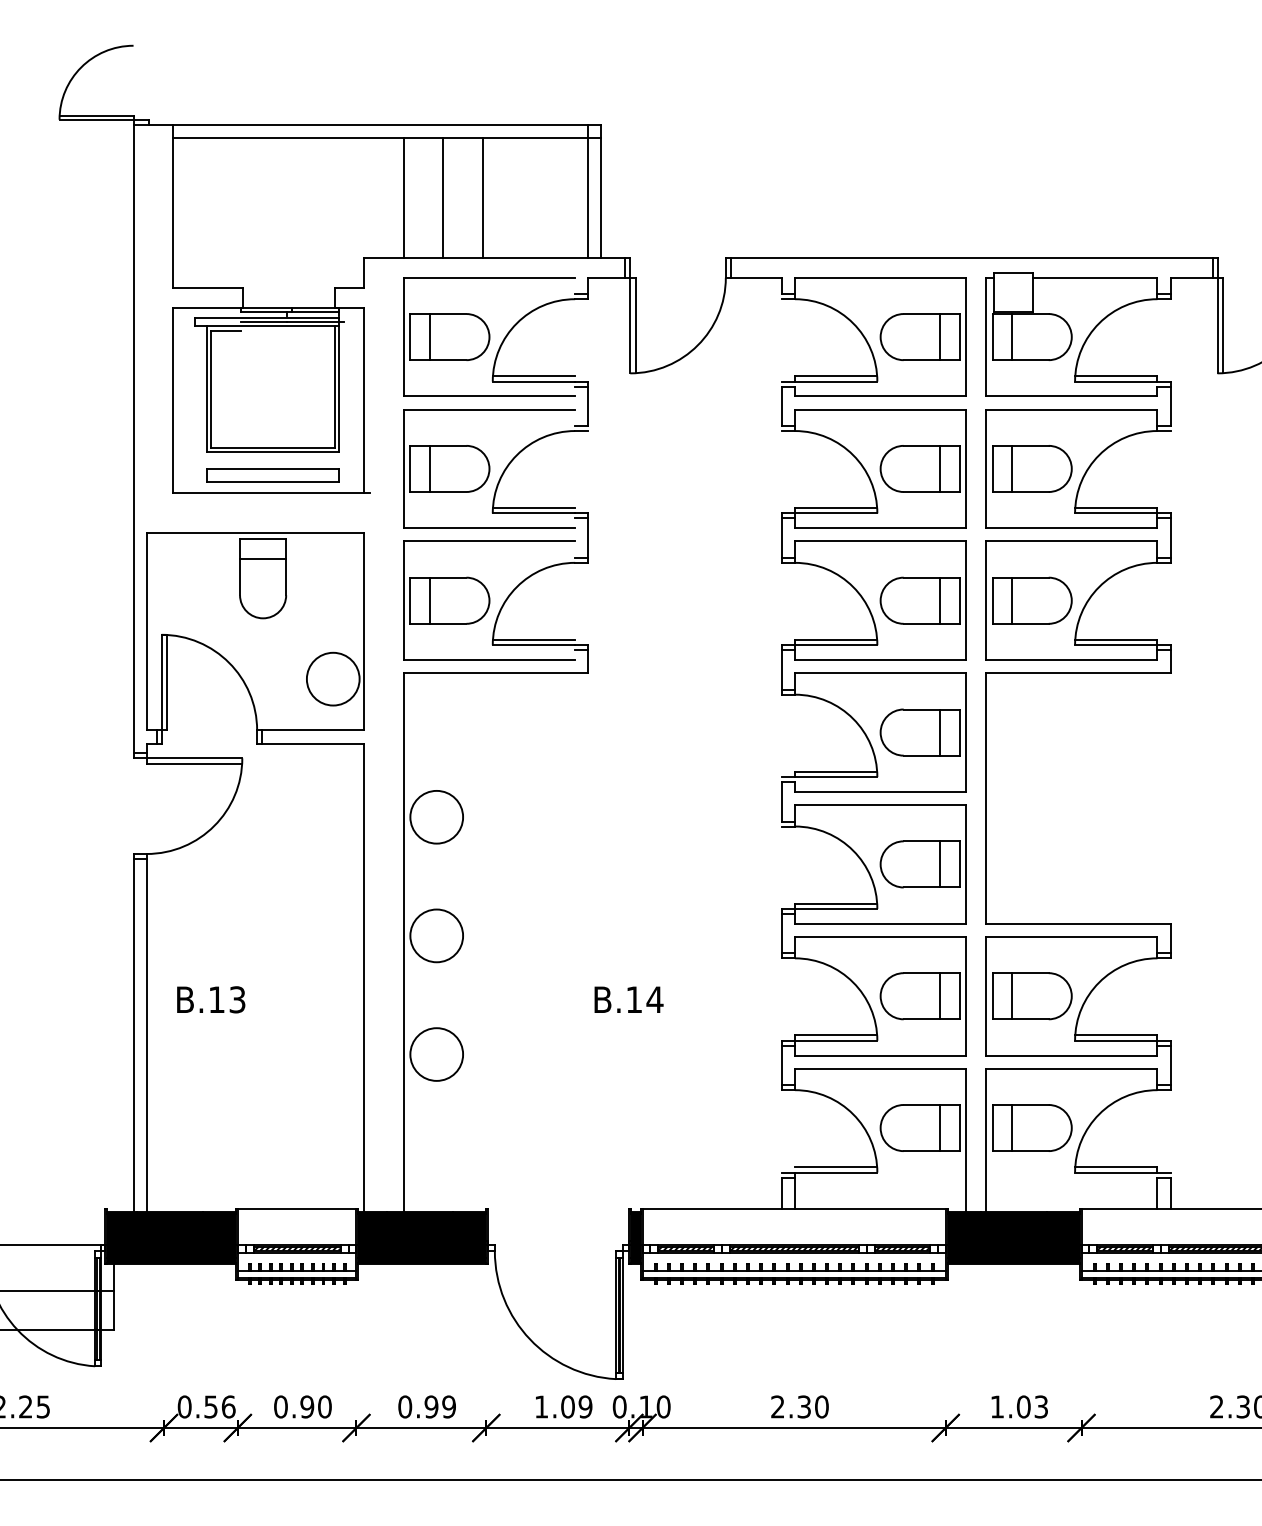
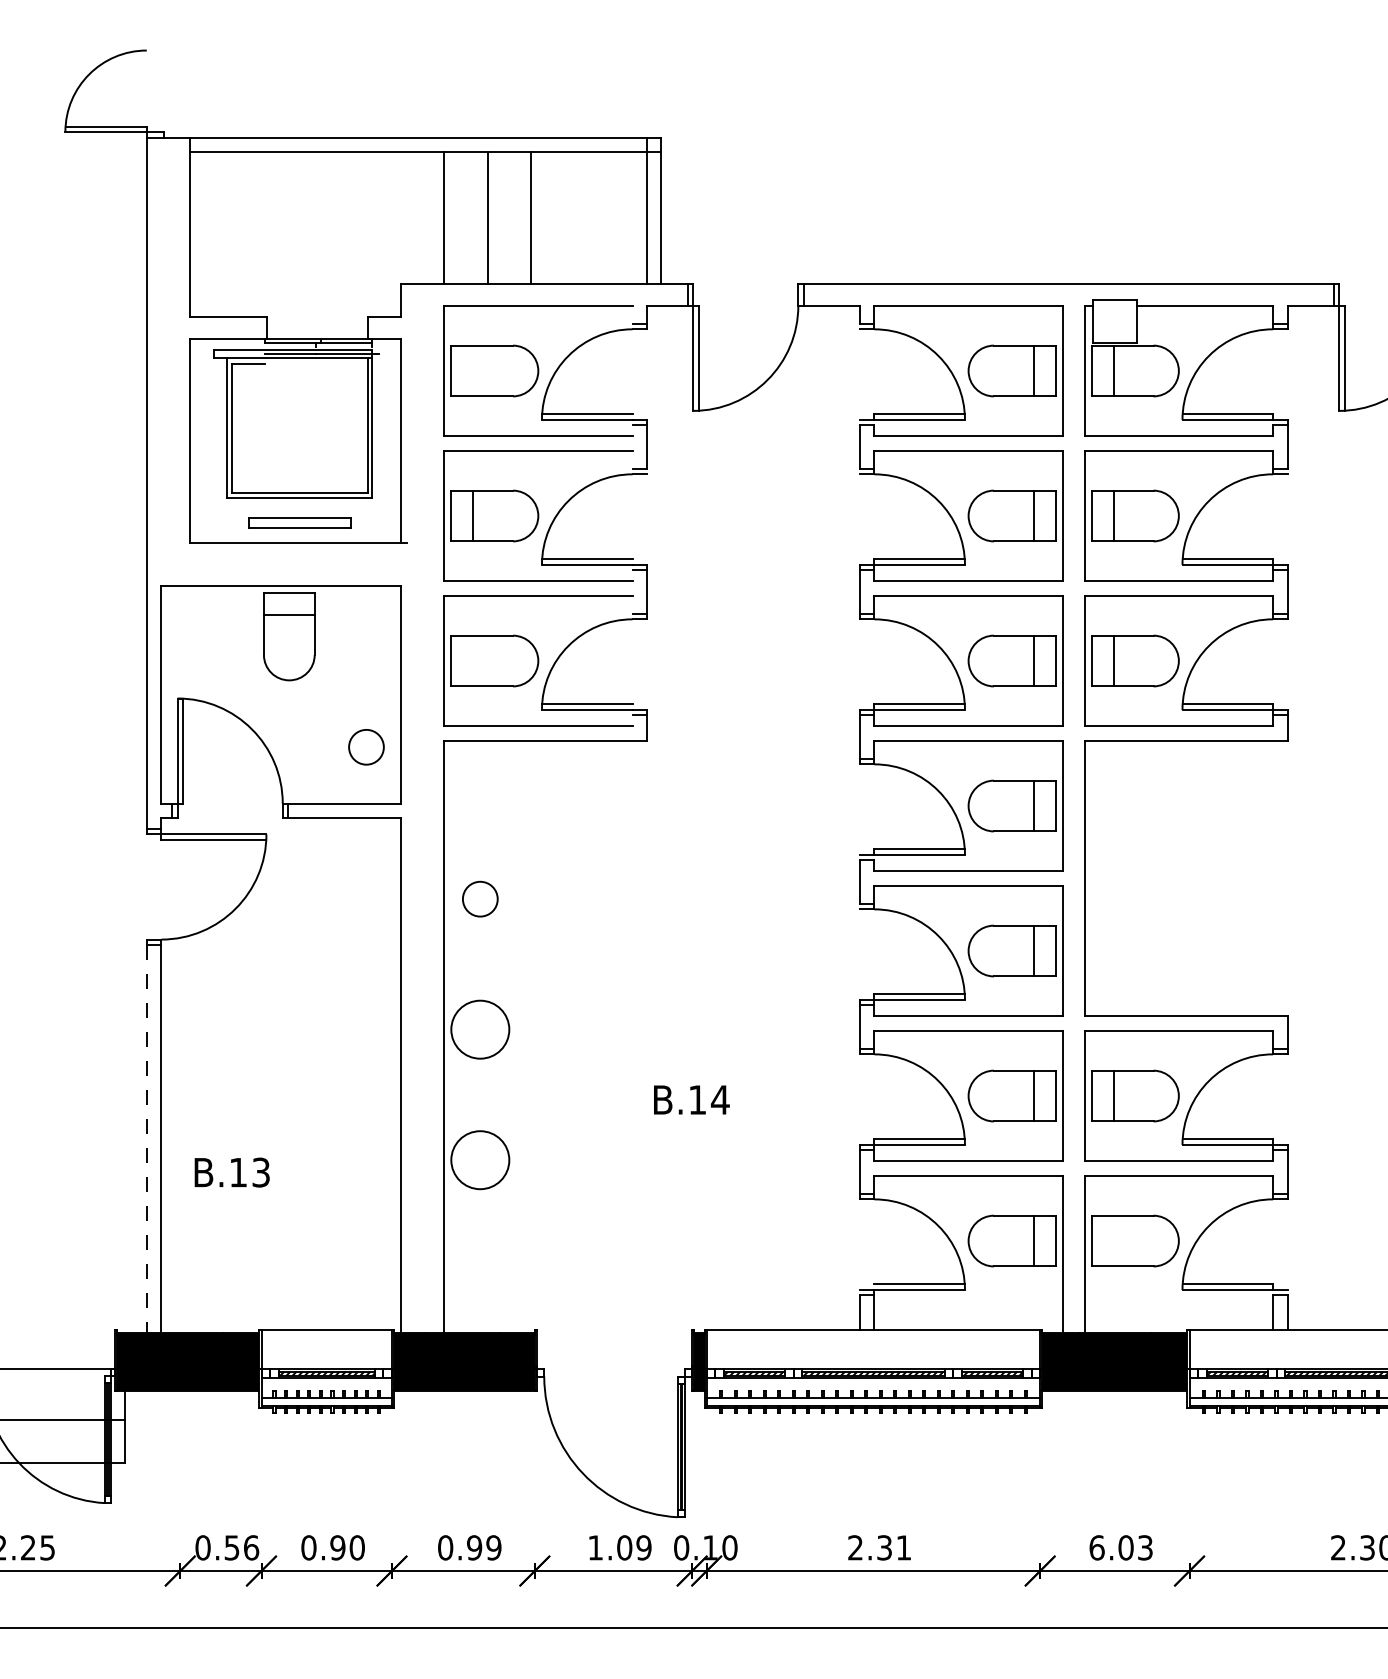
line: (430, 337) -> (473, 371), removed
part: (272, 475) -> (299, 523), size x0.7
line: (430, 600) -> (473, 660), removed
circle: (332, 678) -> (365, 746), size x0.6
circle: (436, 816) -> (480, 898), size x0.6
text: (211, 999) -> (232, 1172), moved
line: (133, 1035) -> (146, 1139), solid -> dashed
line: (1012, 1128) -> (1113, 1241), removed
text: (821, 1406) -> (903, 1547), 2.30 -> 2.31
text: (997, 1406) -> (1097, 1547), 1.03 -> 6.03

